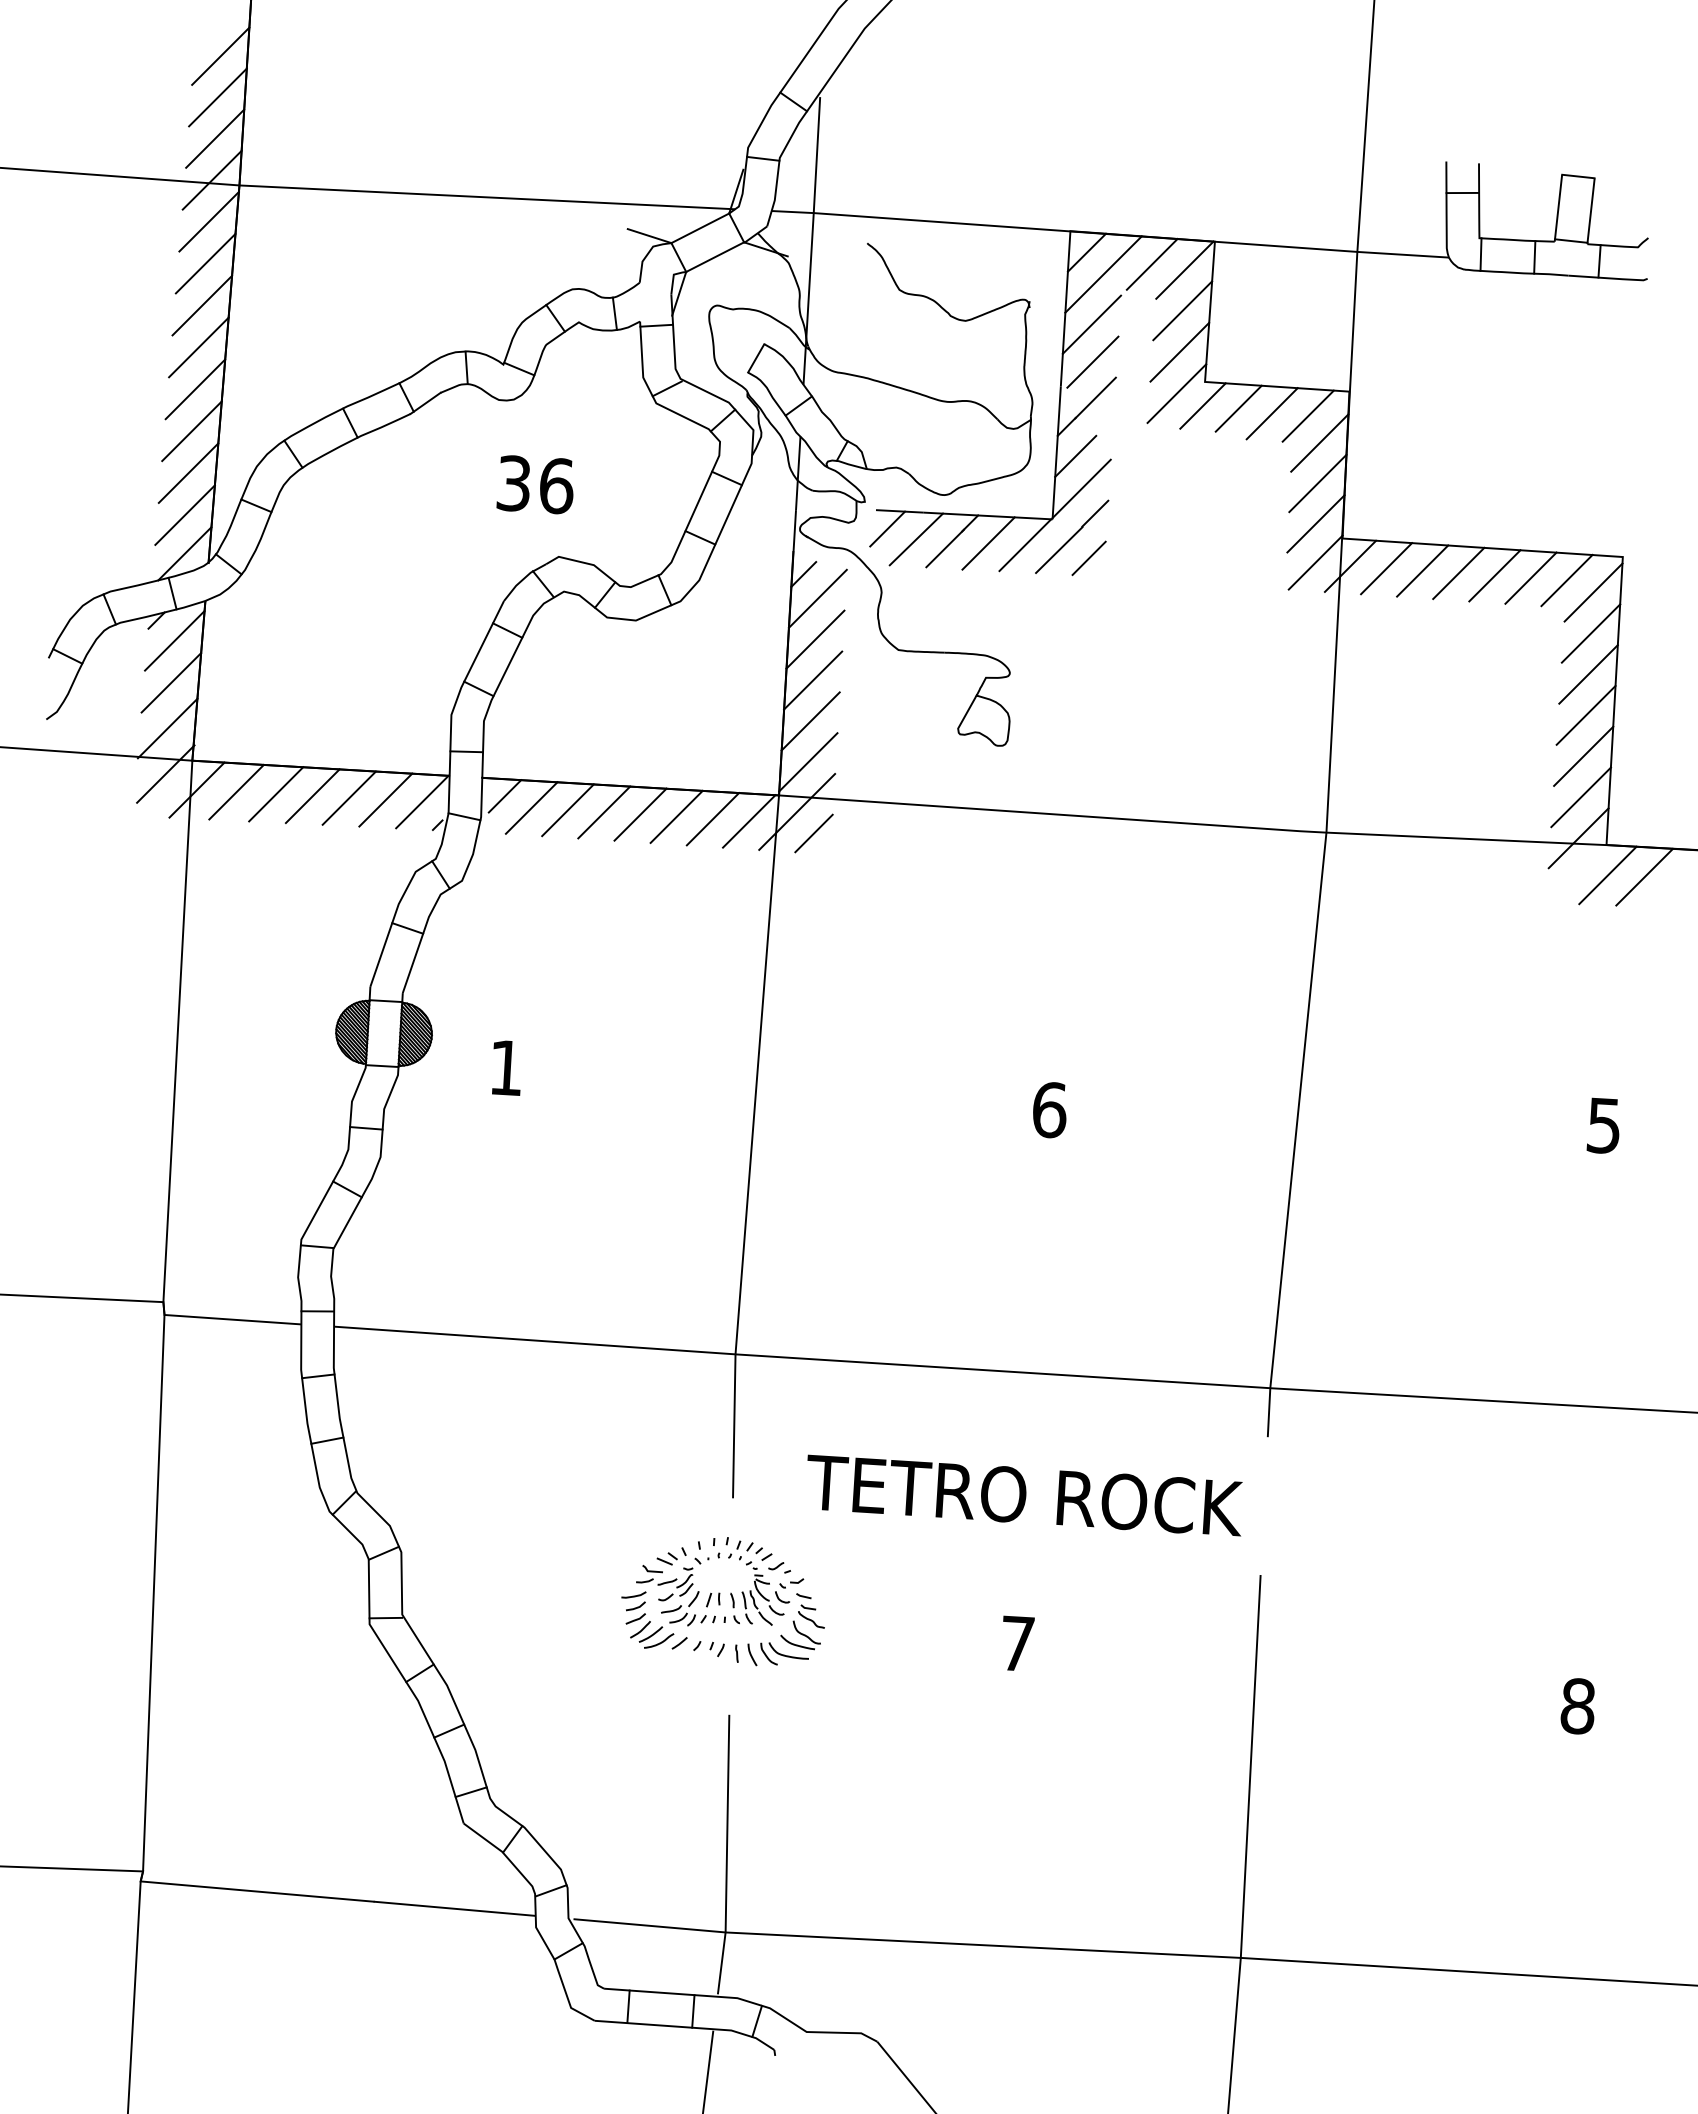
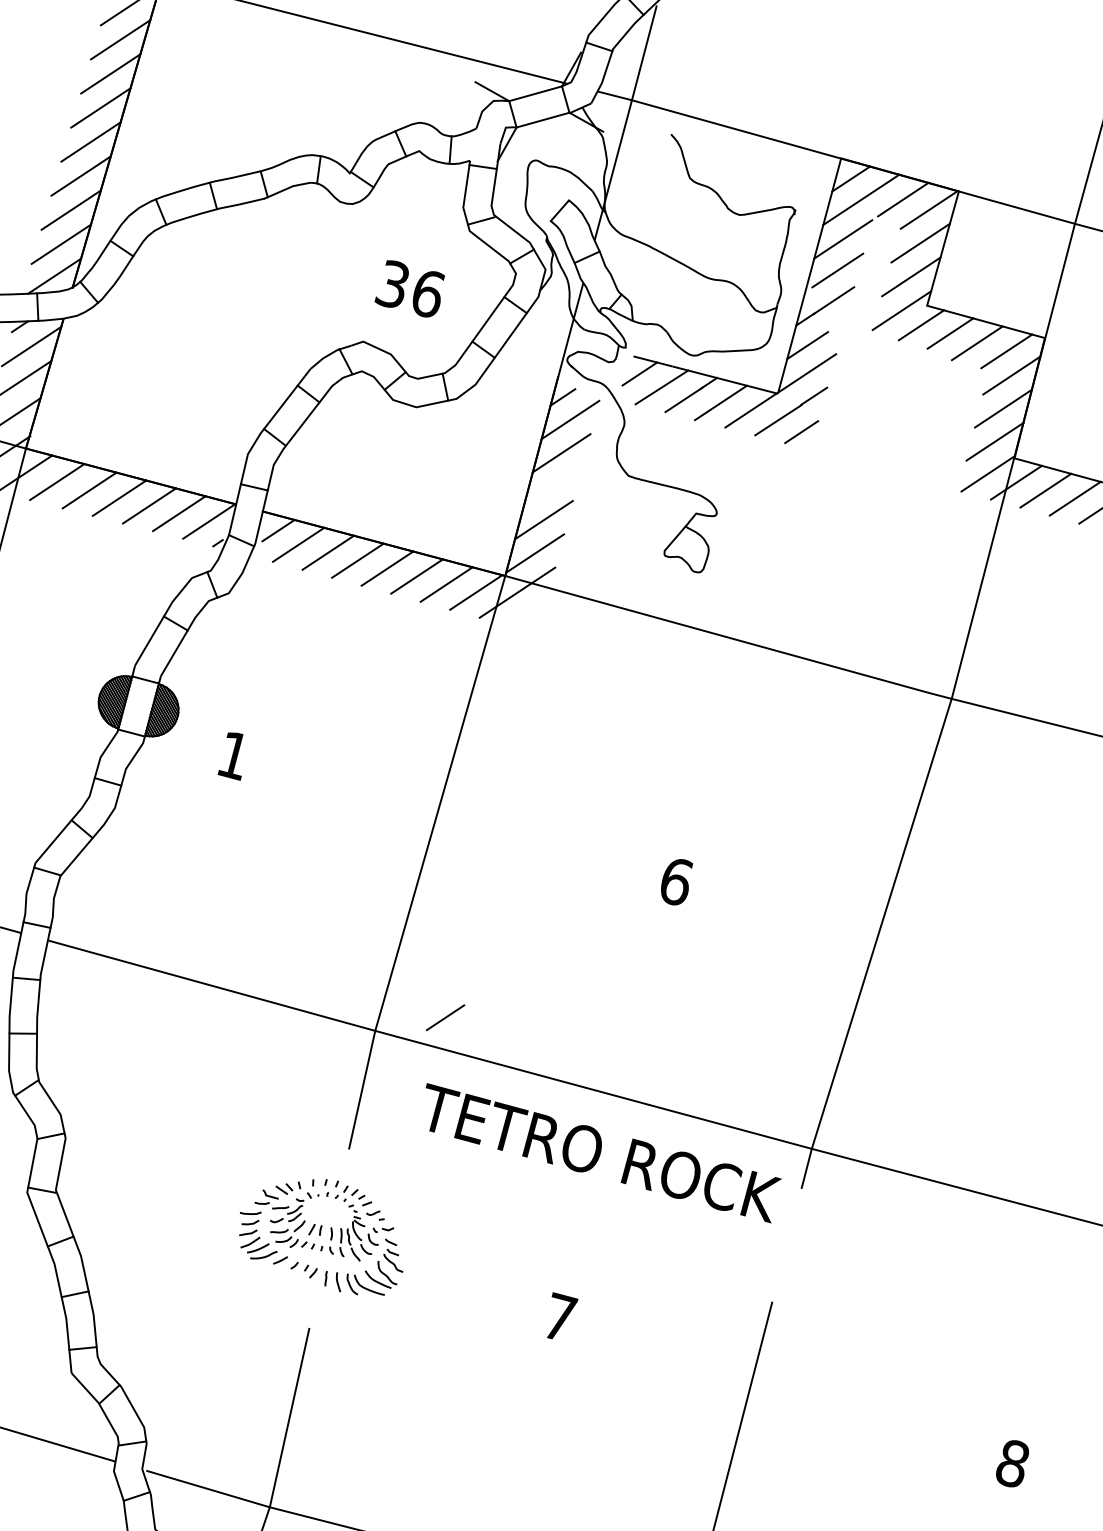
text: (534, 484) -> (409, 288), moved
line: (813, 680) -> (553, 486), removed
line: (813, 833) -> (445, 1017), moved
text: (1024, 1495) -> (599, 1153), moved

